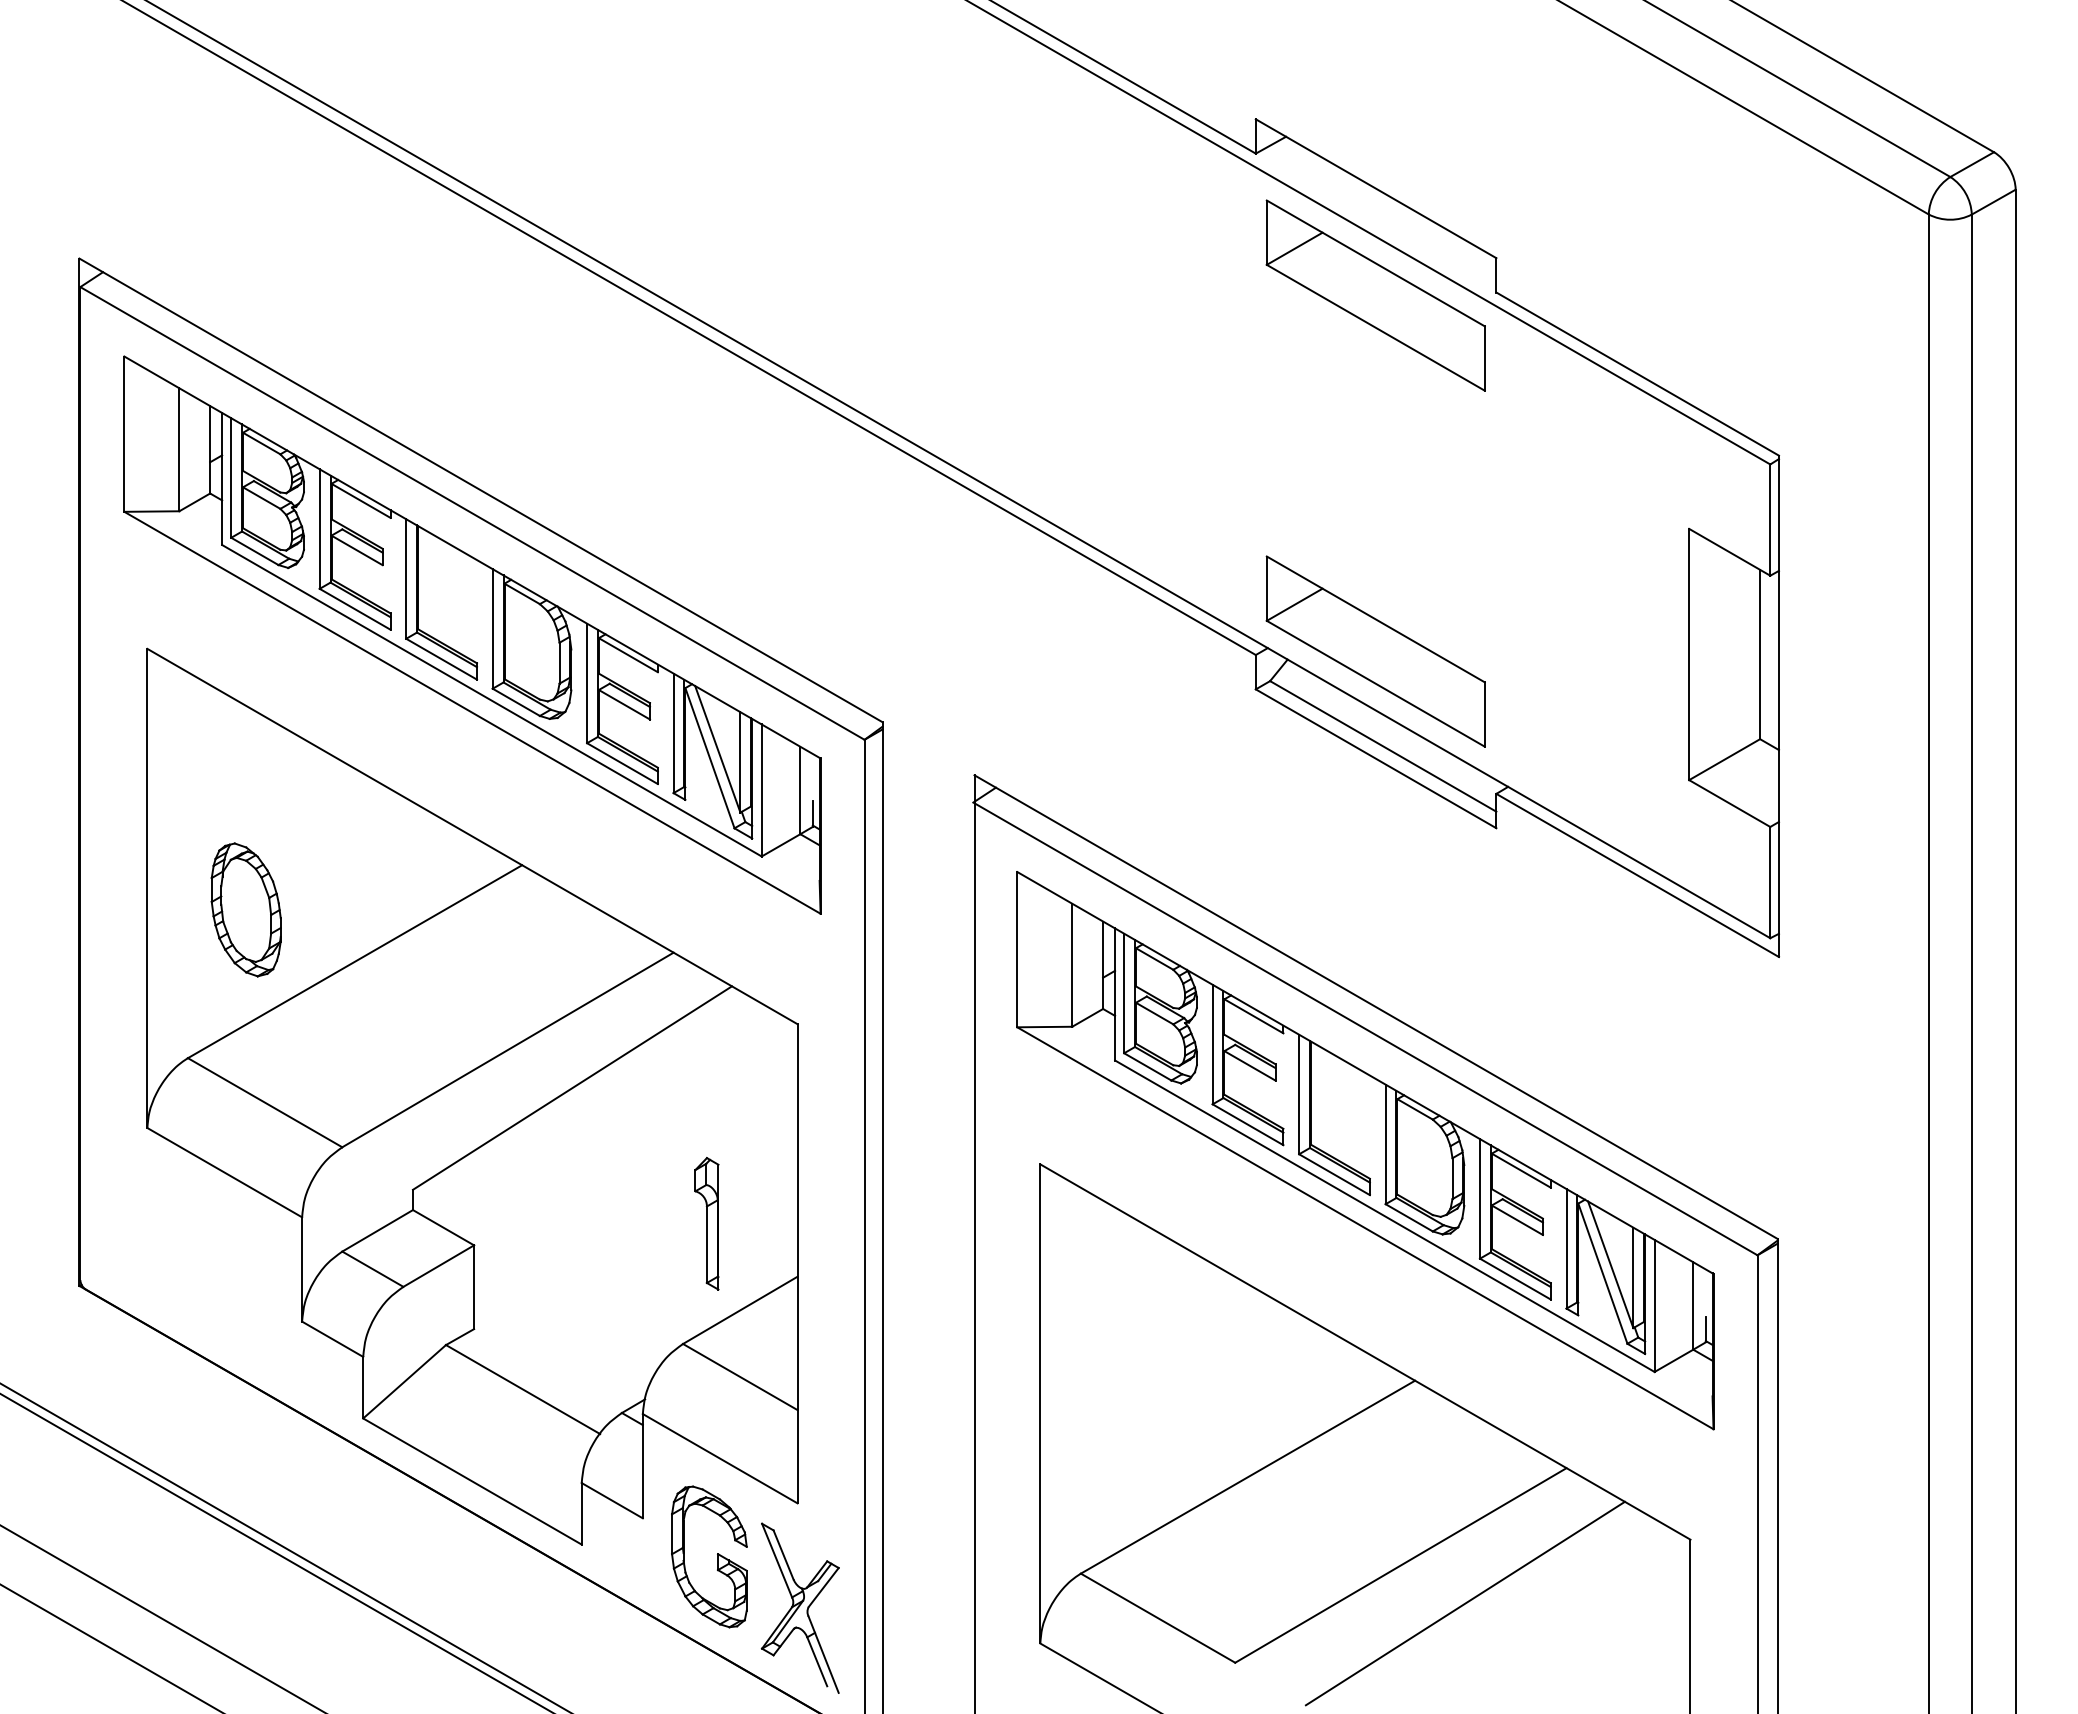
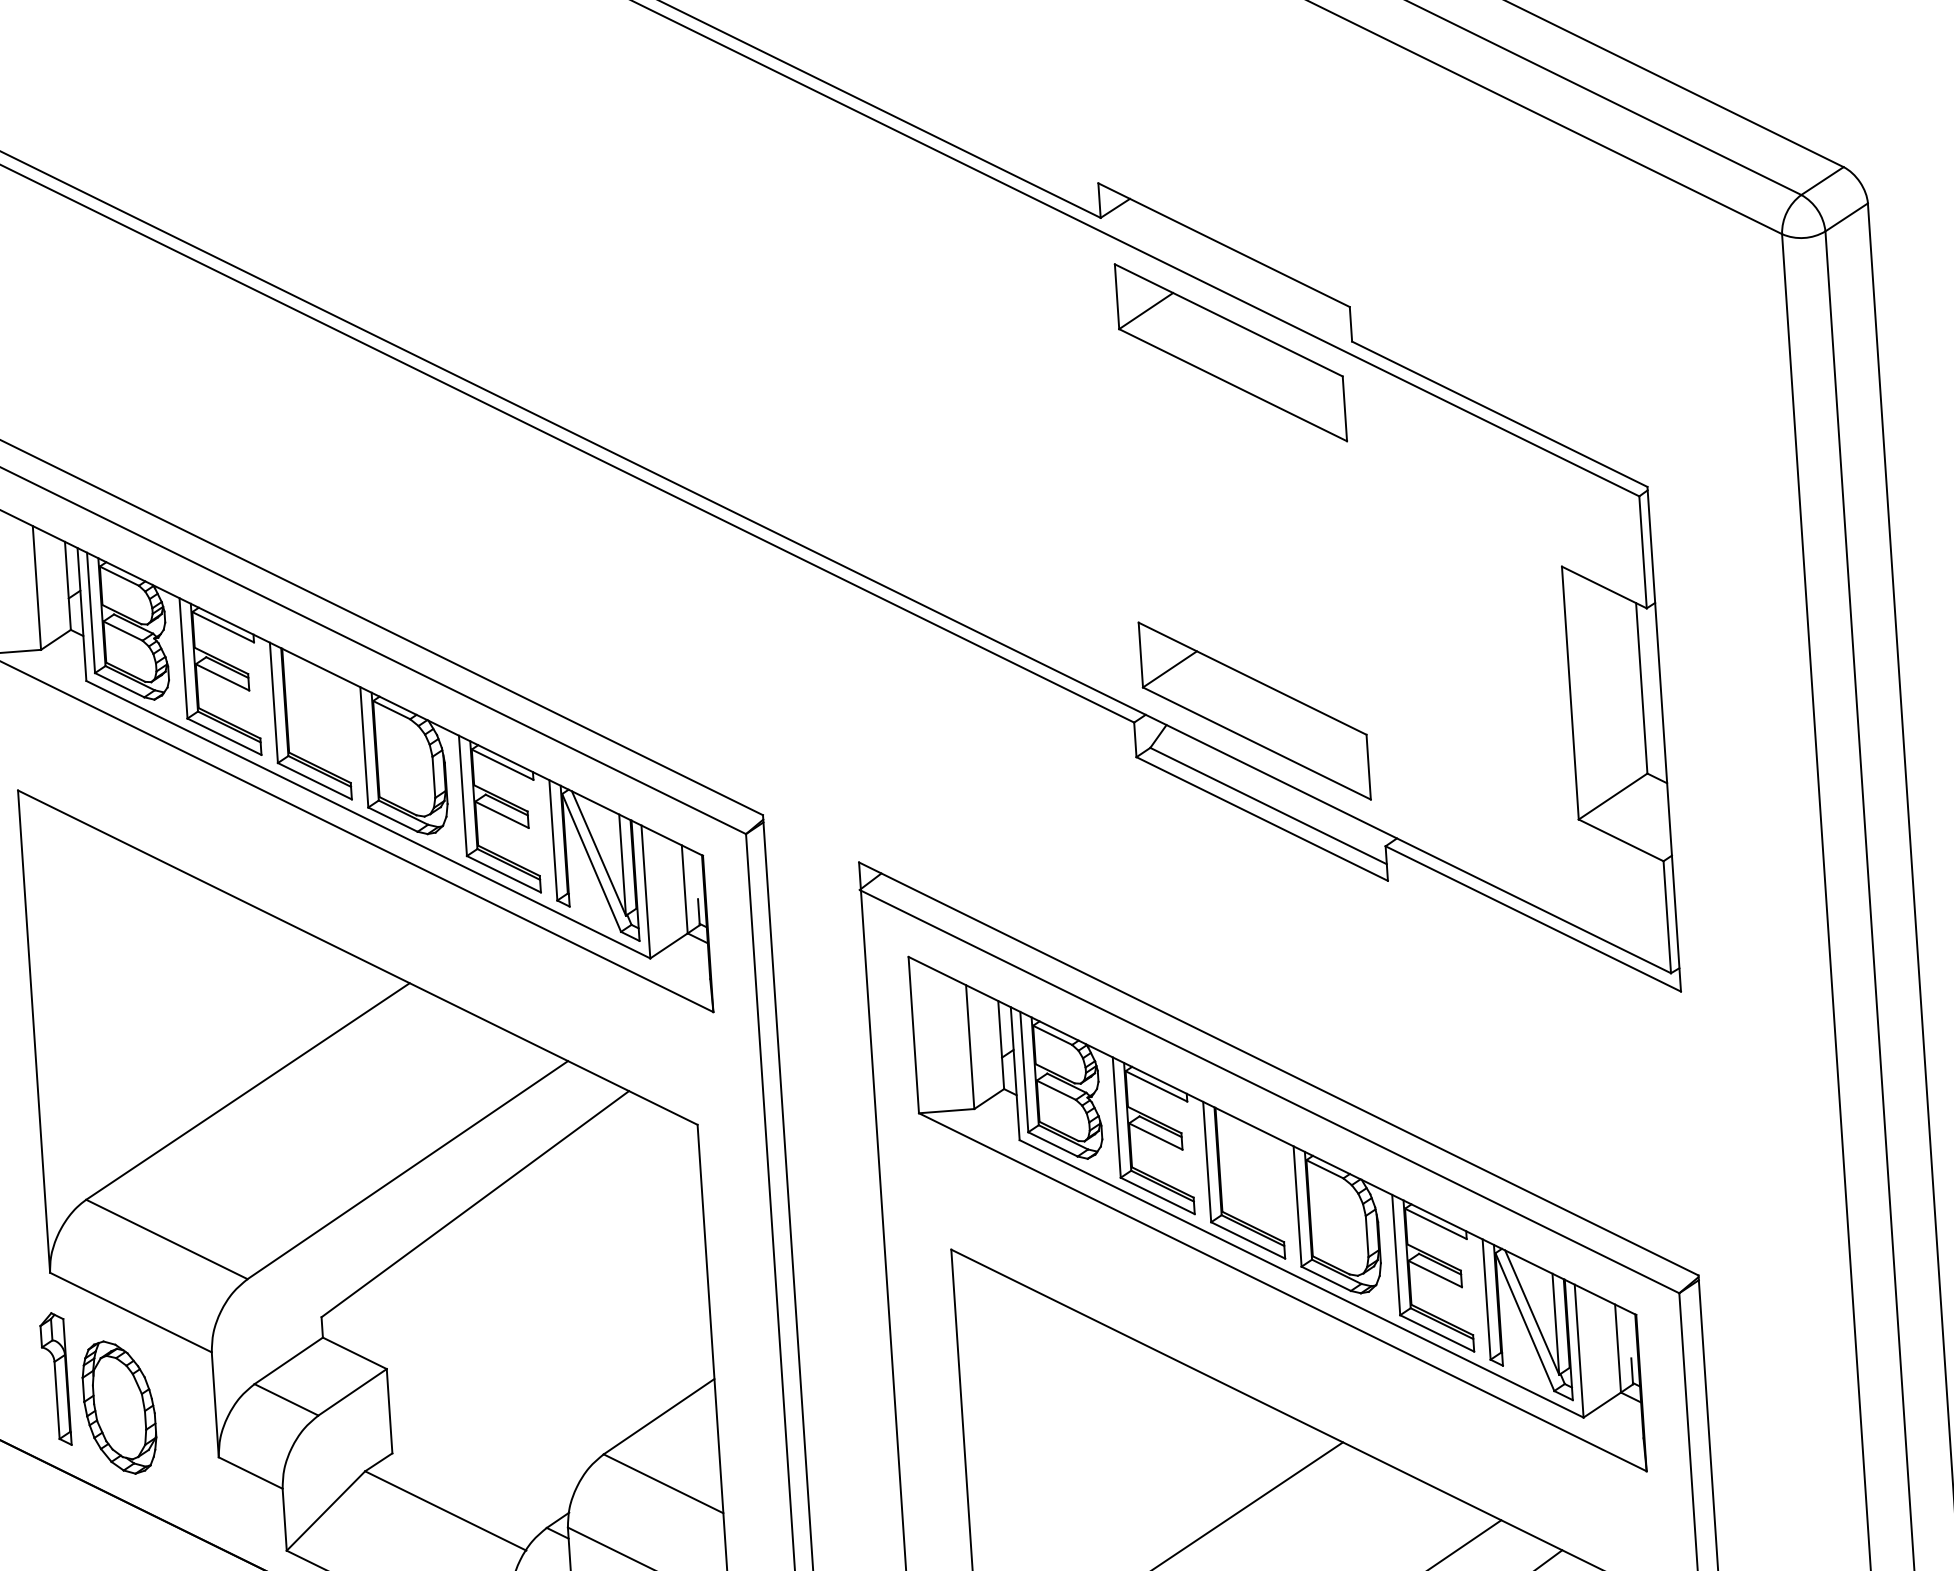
part: (245, 909) -> (118, 1407), moved
part: (706, 1223) -> (55, 1379), moved

